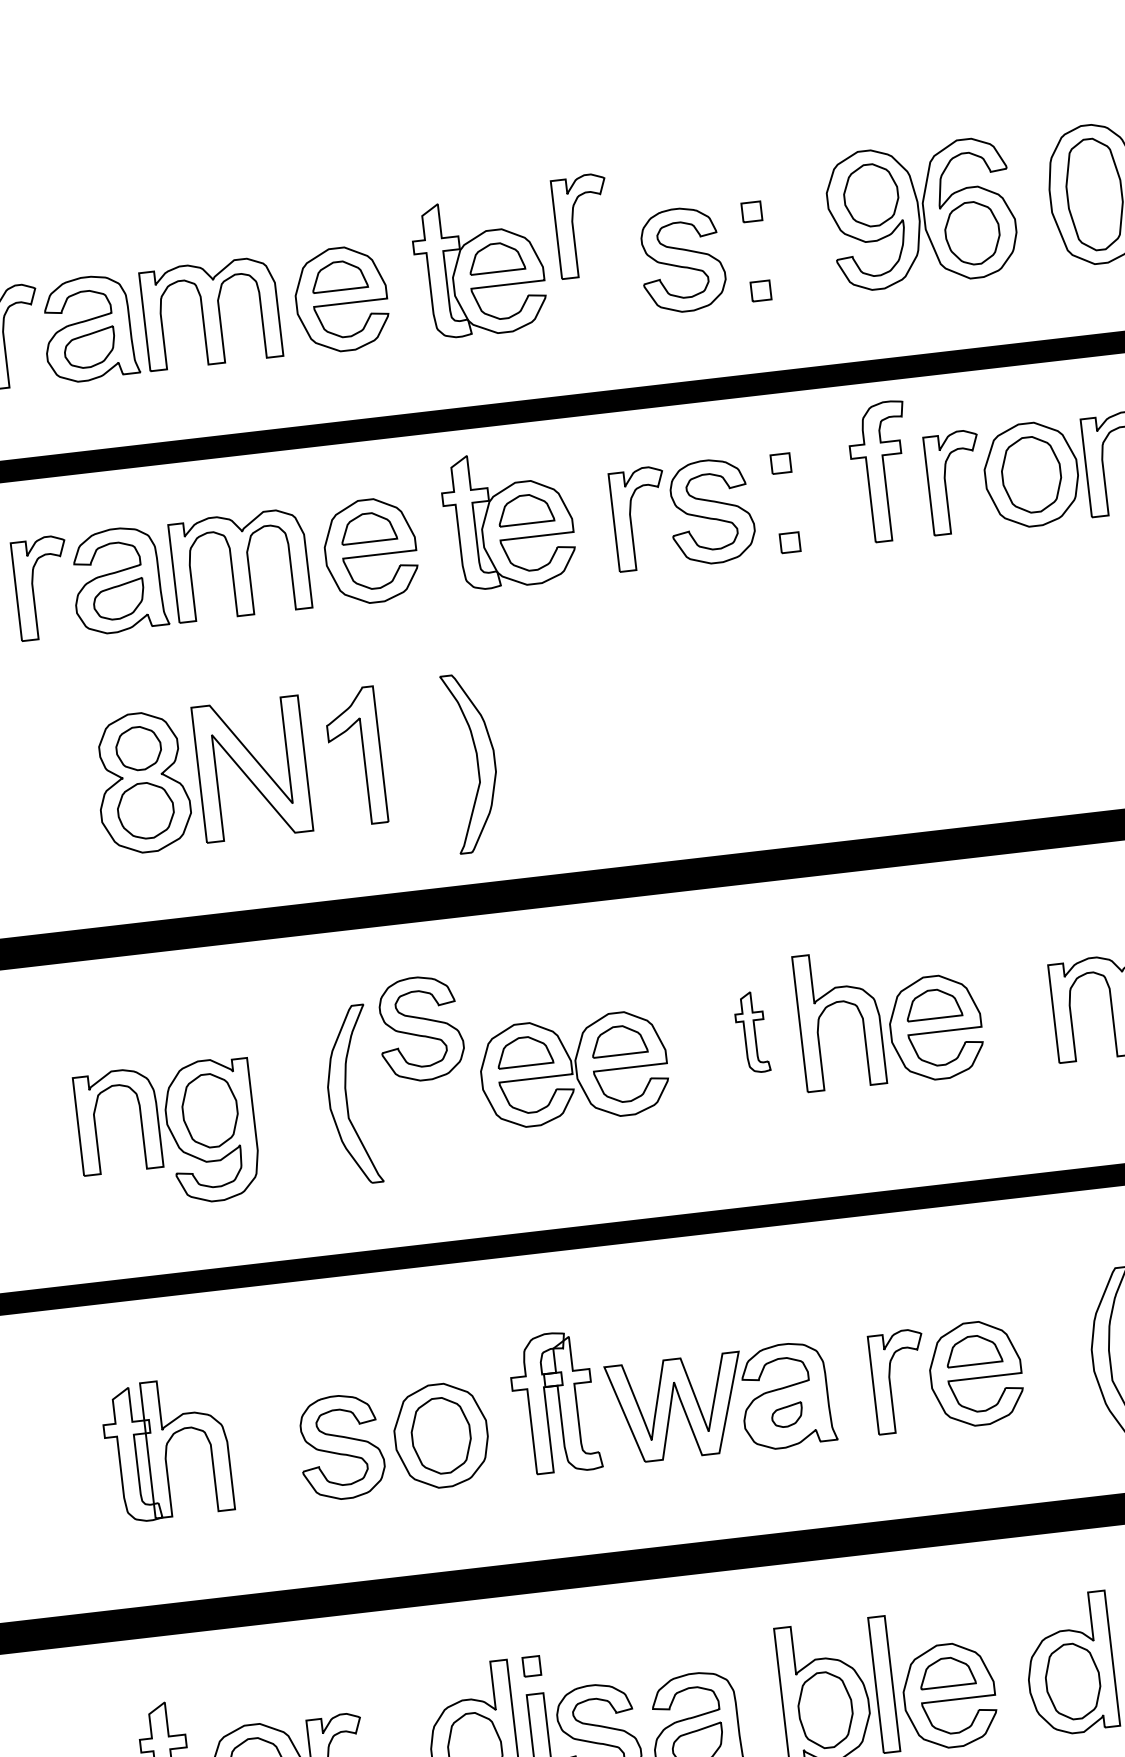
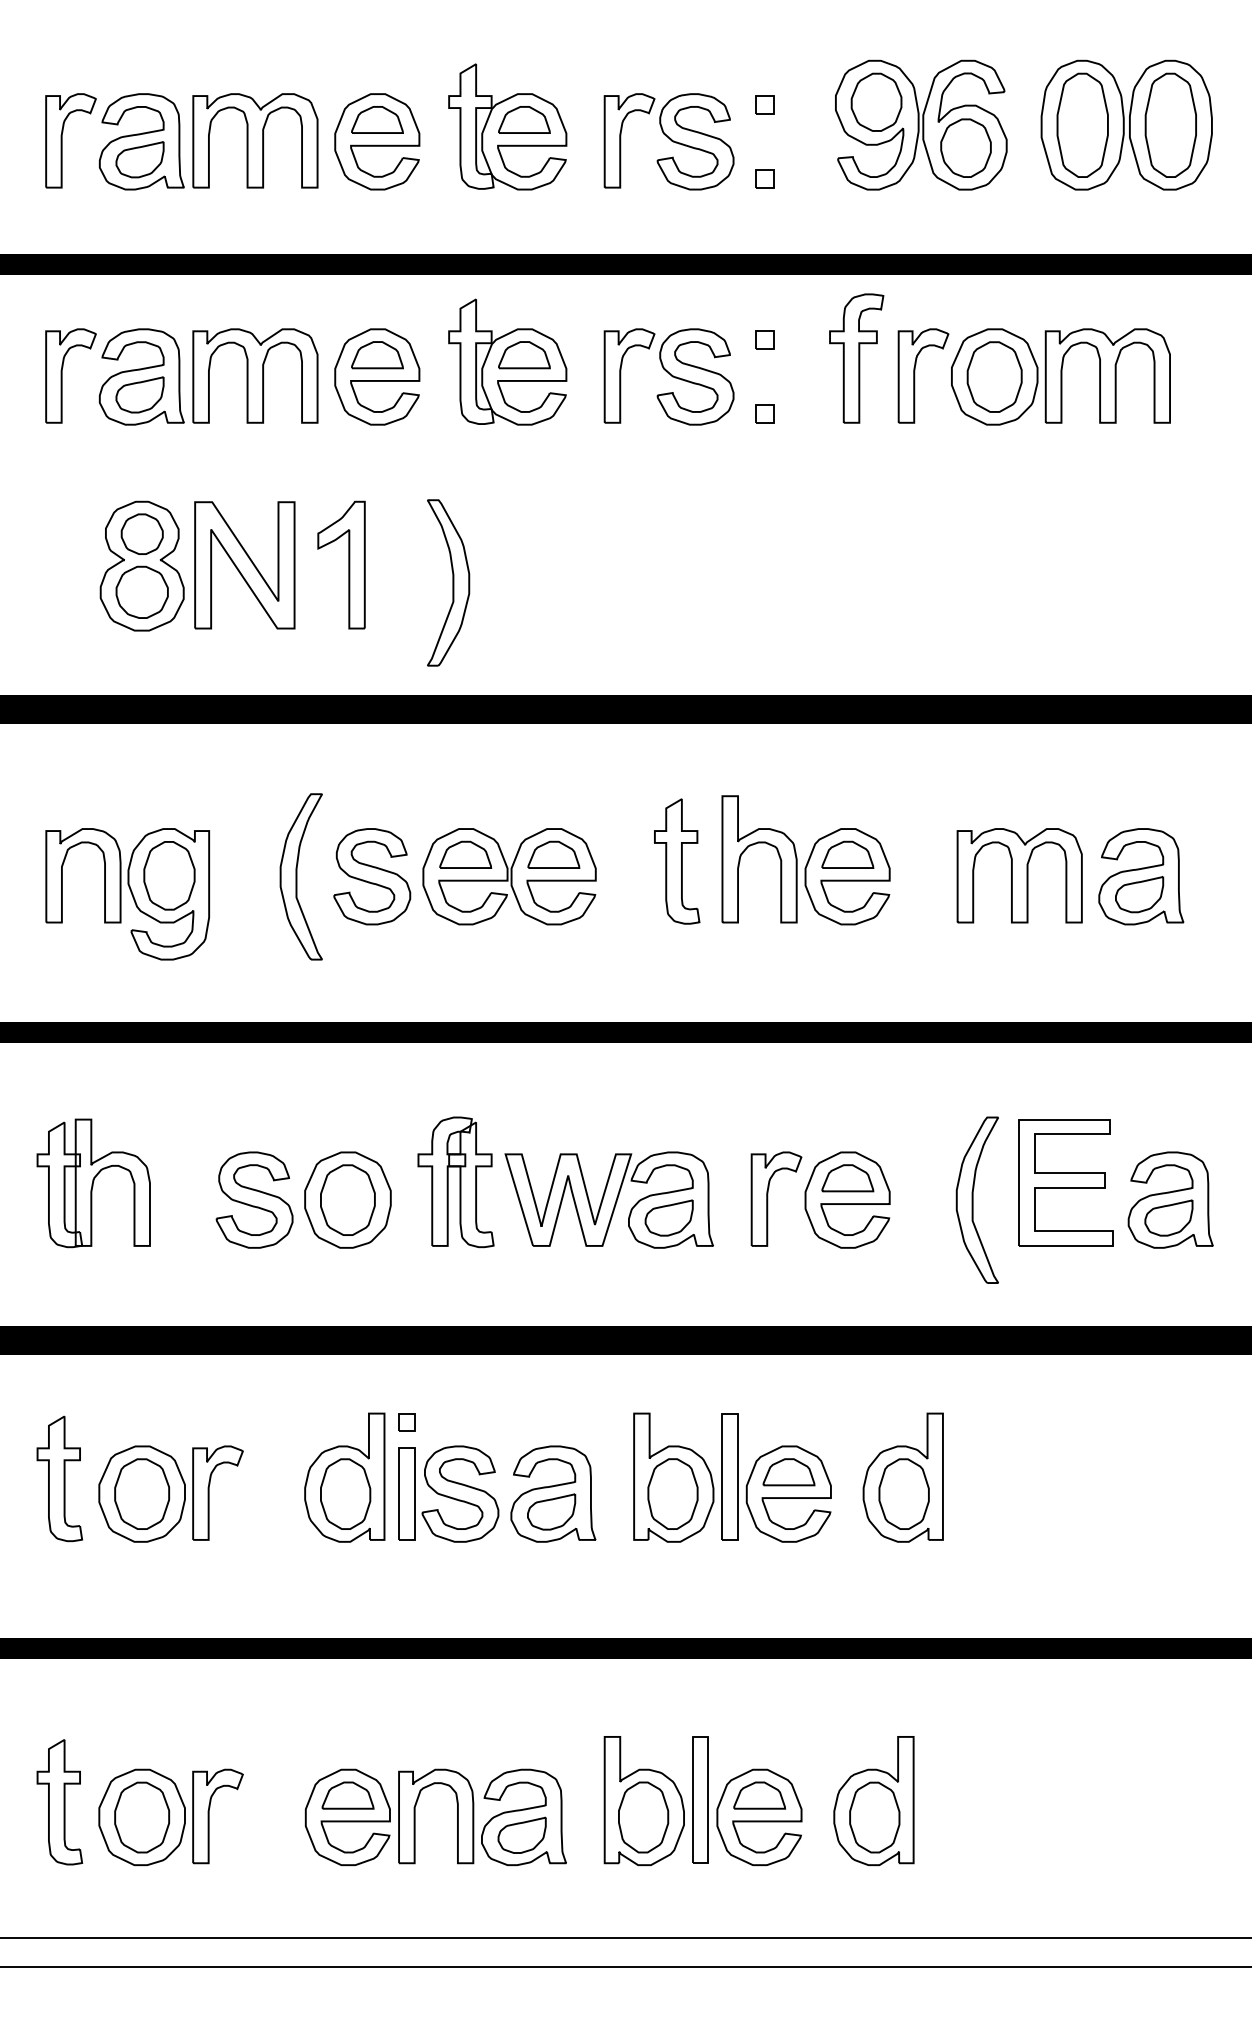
part: (574, 226) -> (621, 140), moved
part: (420, 1028) -> (372, 876), moved
part: (752, 1032) -> (677, 861), size x1.67
part: (786, 1414) -> (668, 1217), size x1.67

